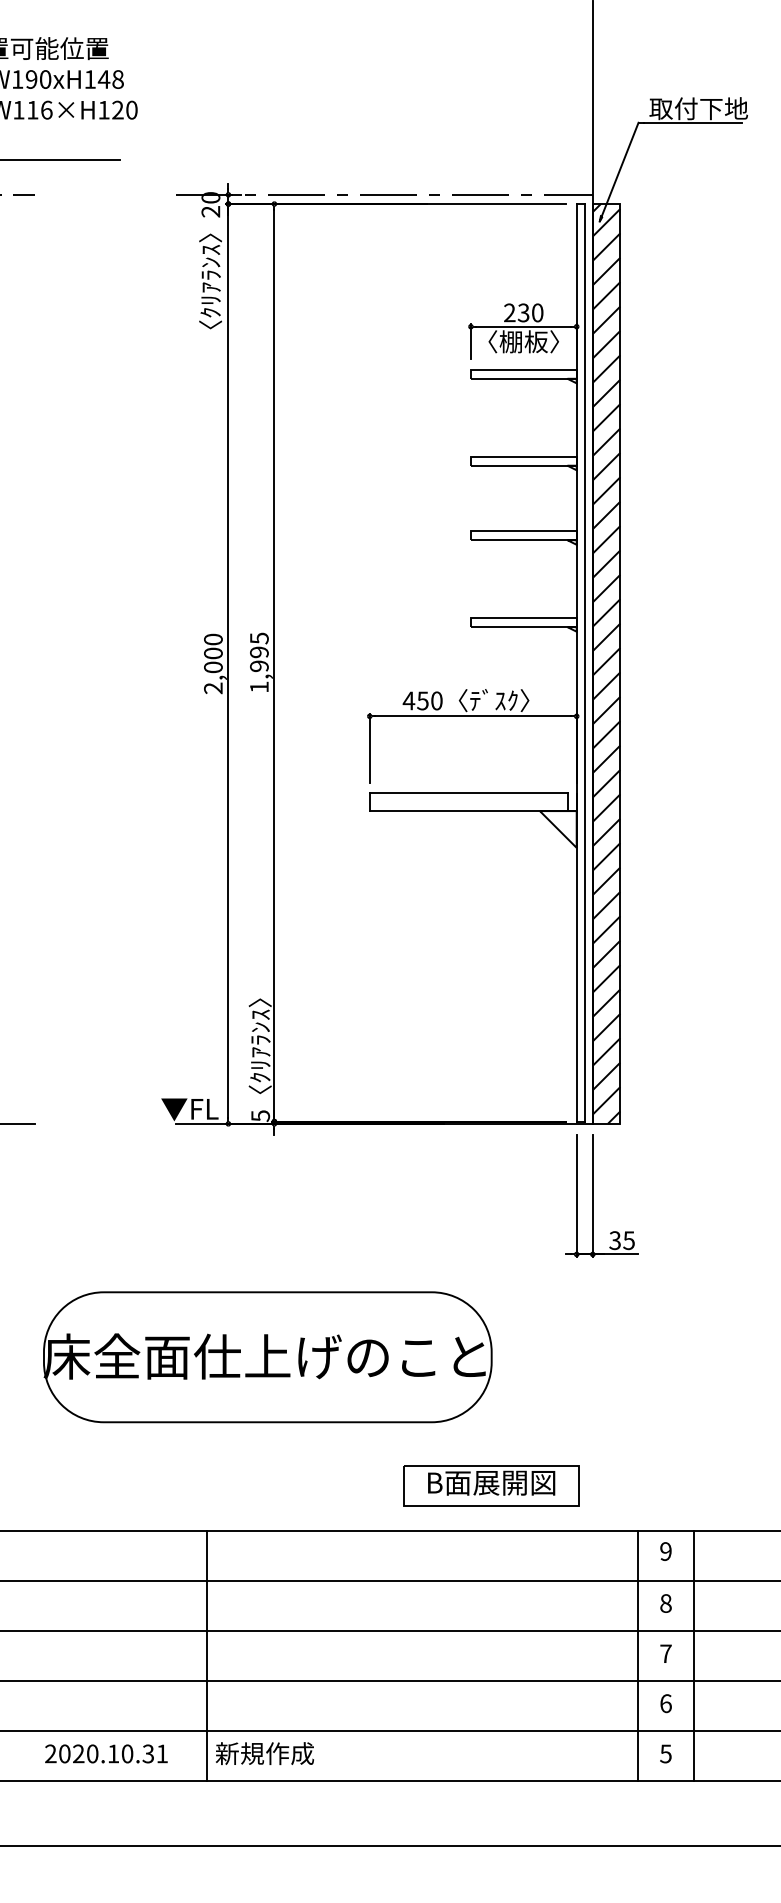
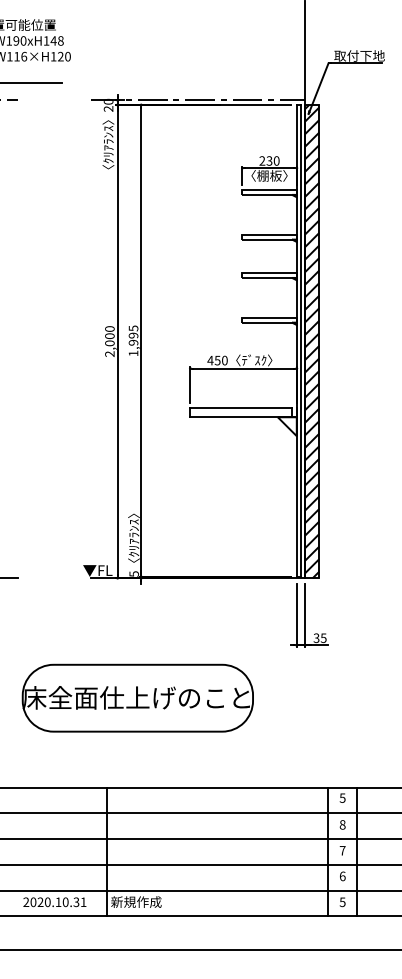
part: (490, 1486) -> (252, 764), removed
text: (665, 1550) -> (342, 797), 9 -> 5

